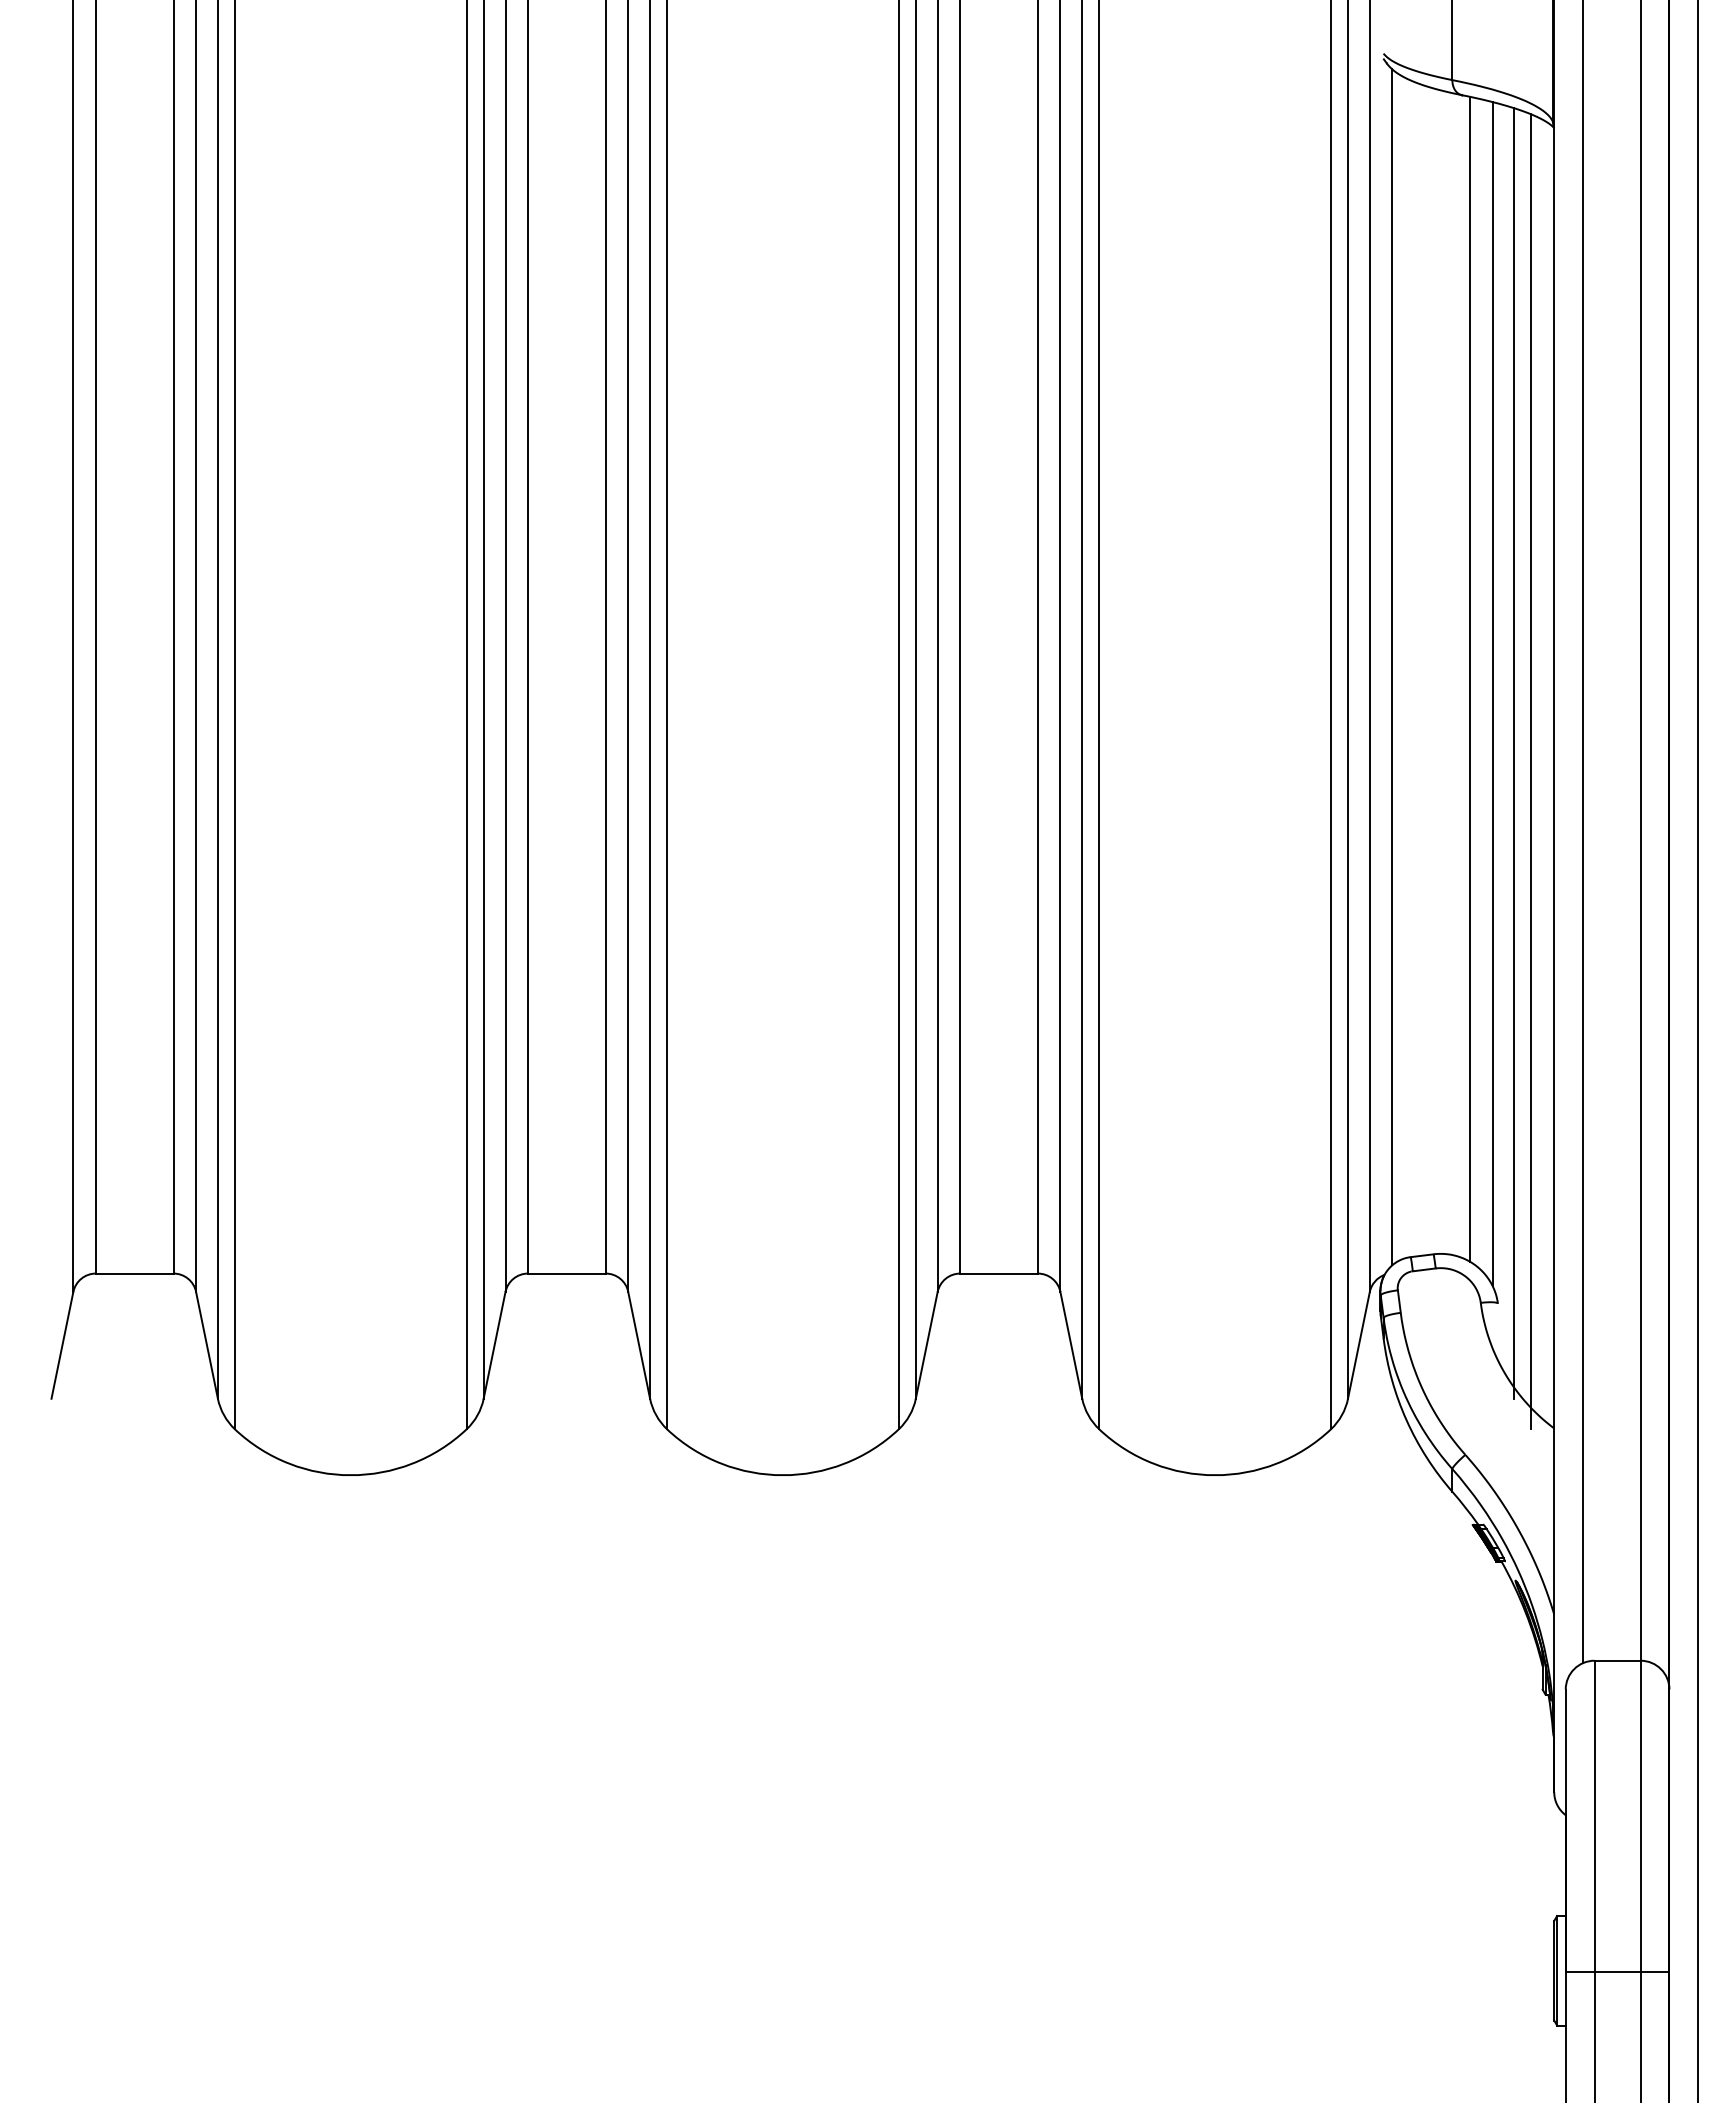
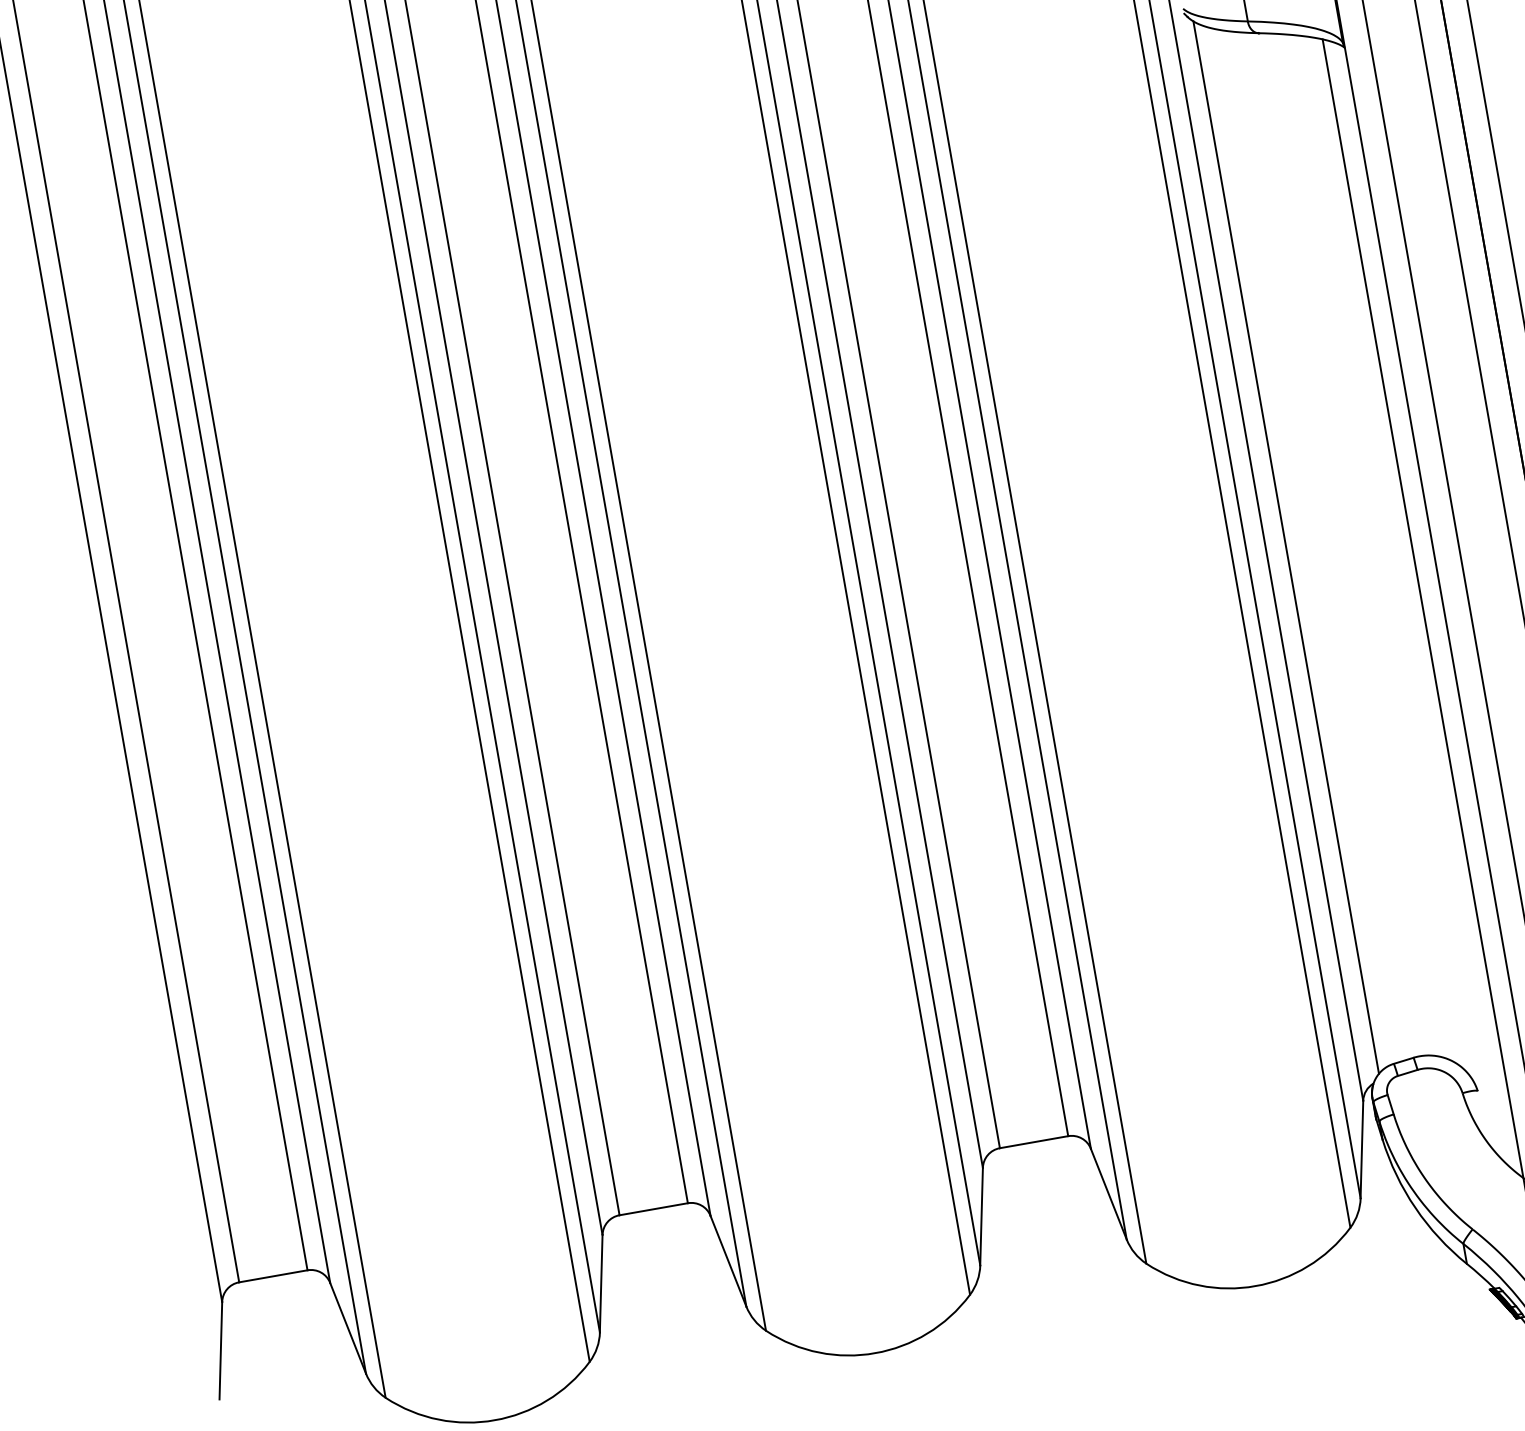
line: (1470, 678) -> (1356, 545), removed
line: (1492, 693) -> (1378, 555), removed
line: (1514, 753) -> (1407, 604), removed

